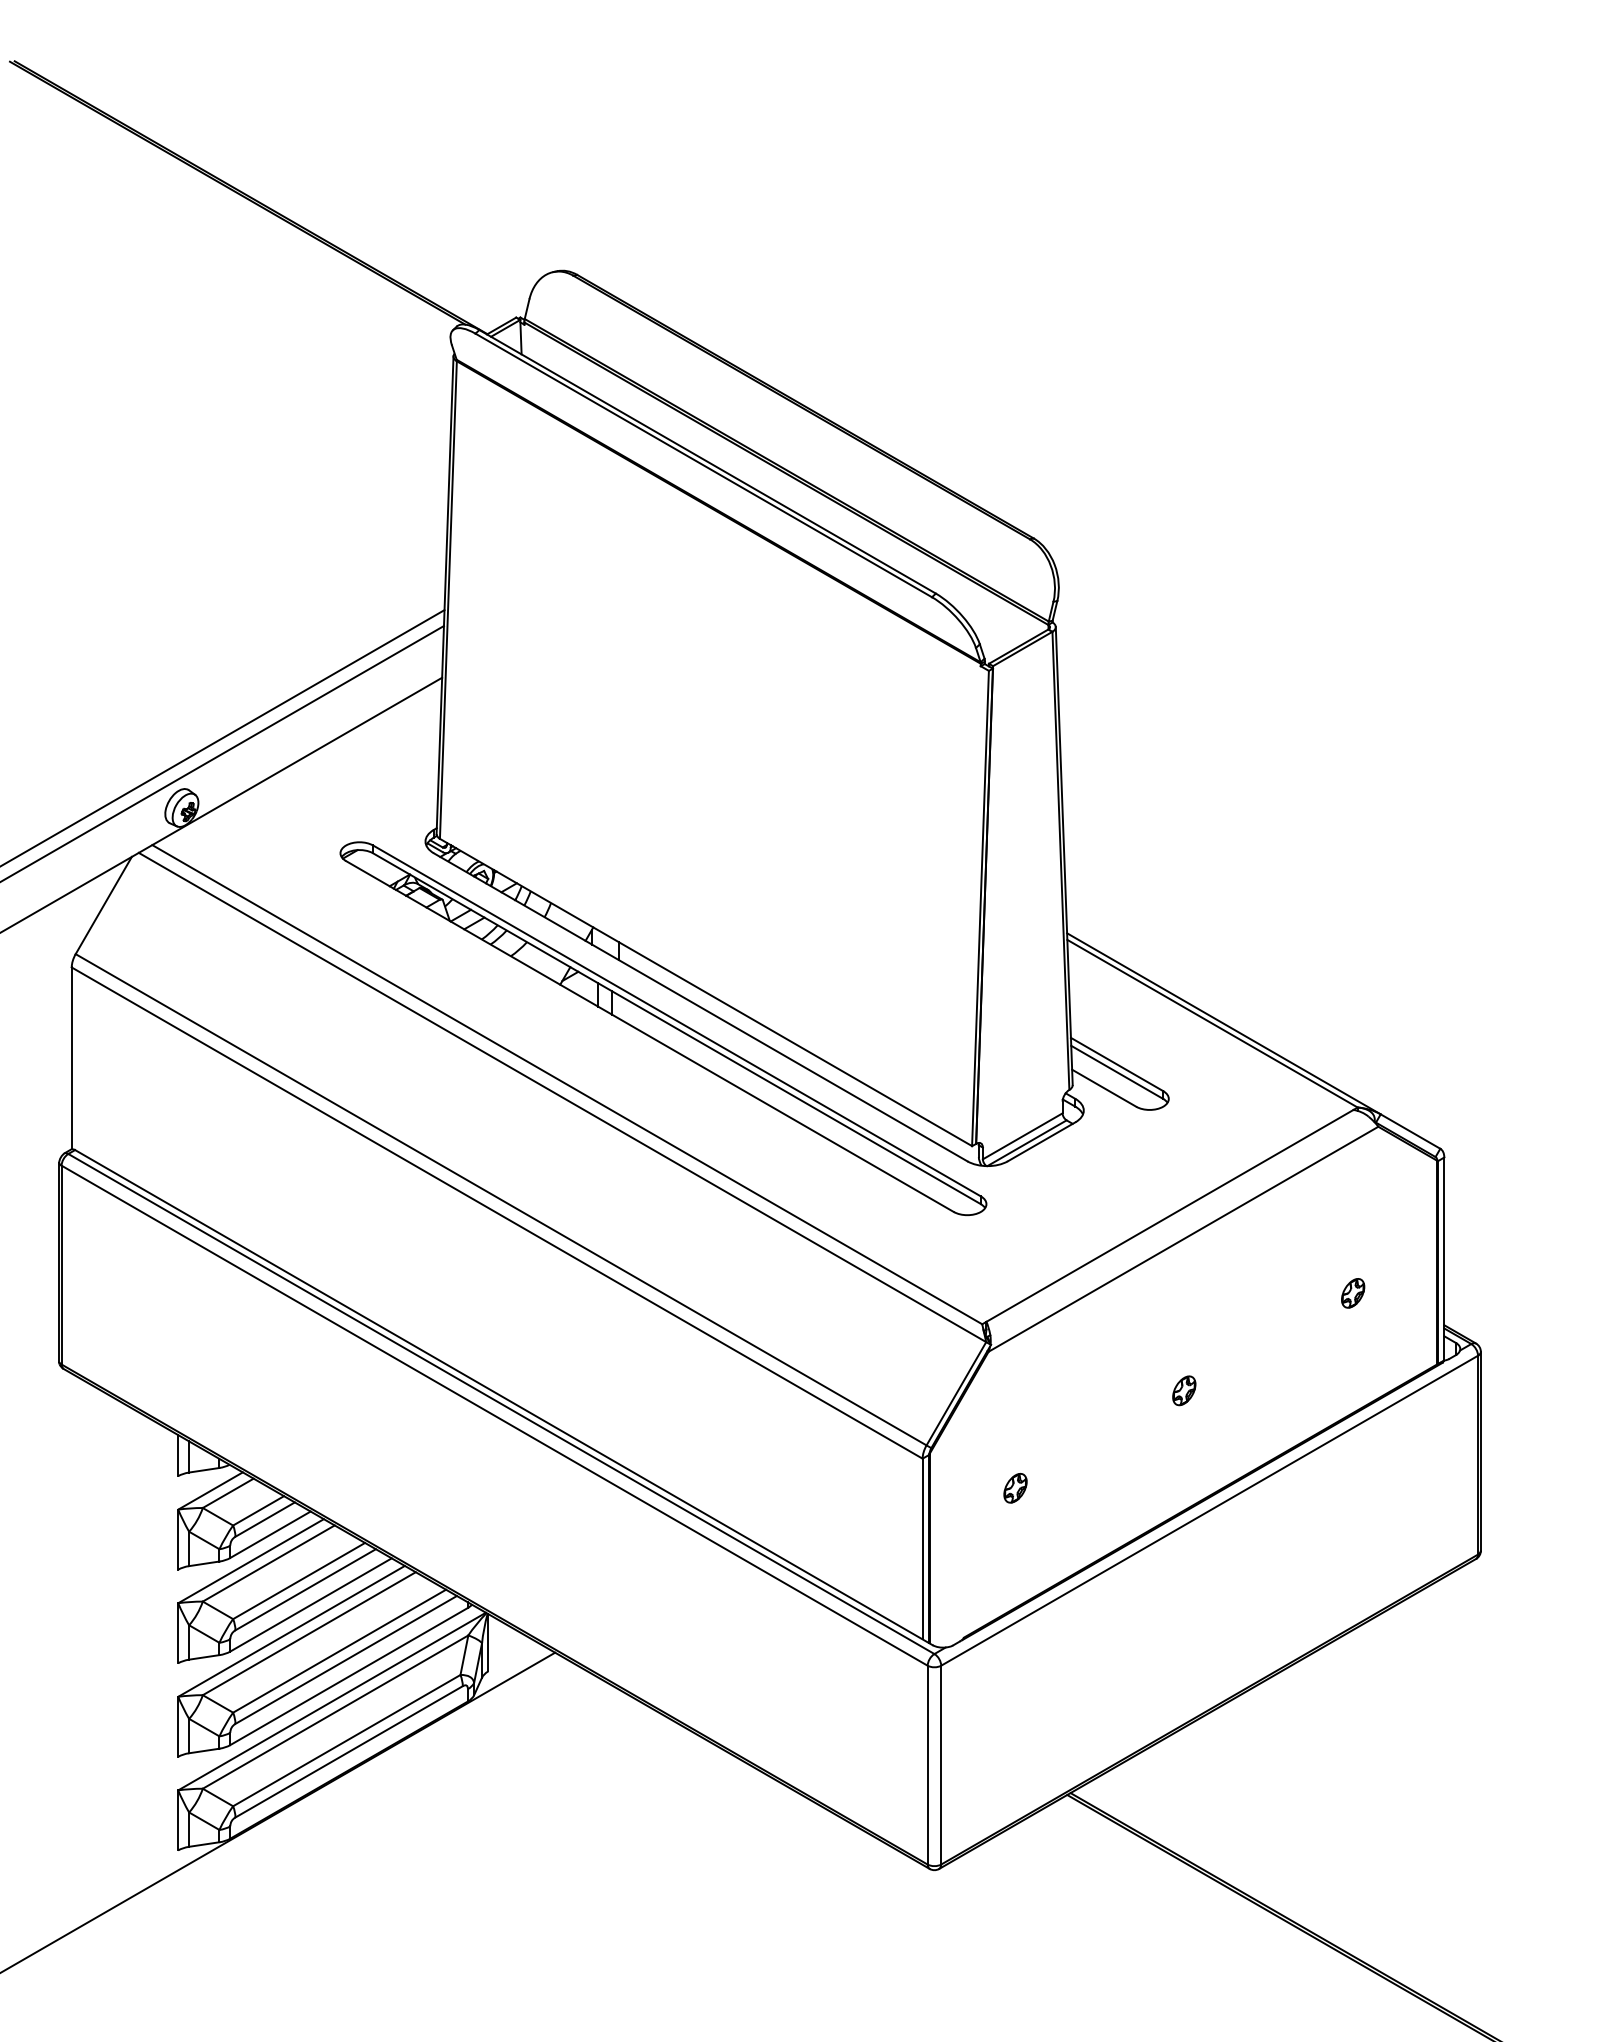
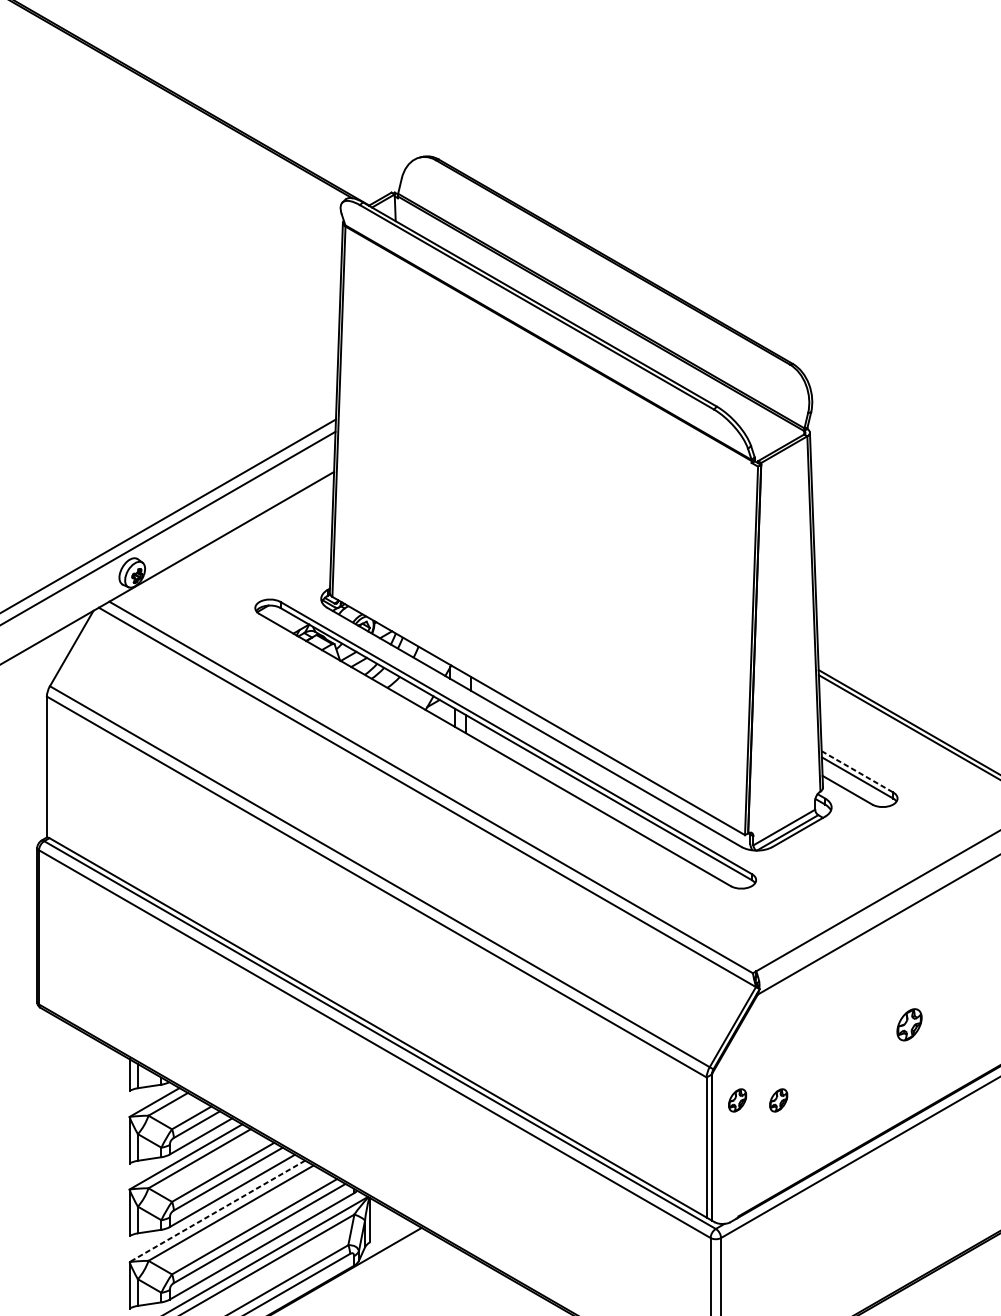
line: (1117, 1064) -> (857, 771), solid -> dashed
part: (1184, 1390) -> (909, 1024), size x1.4
part: (962, 1488) -> (737, 1100), added
line: (291, 1631) -> (217, 1211), solid -> dashed

